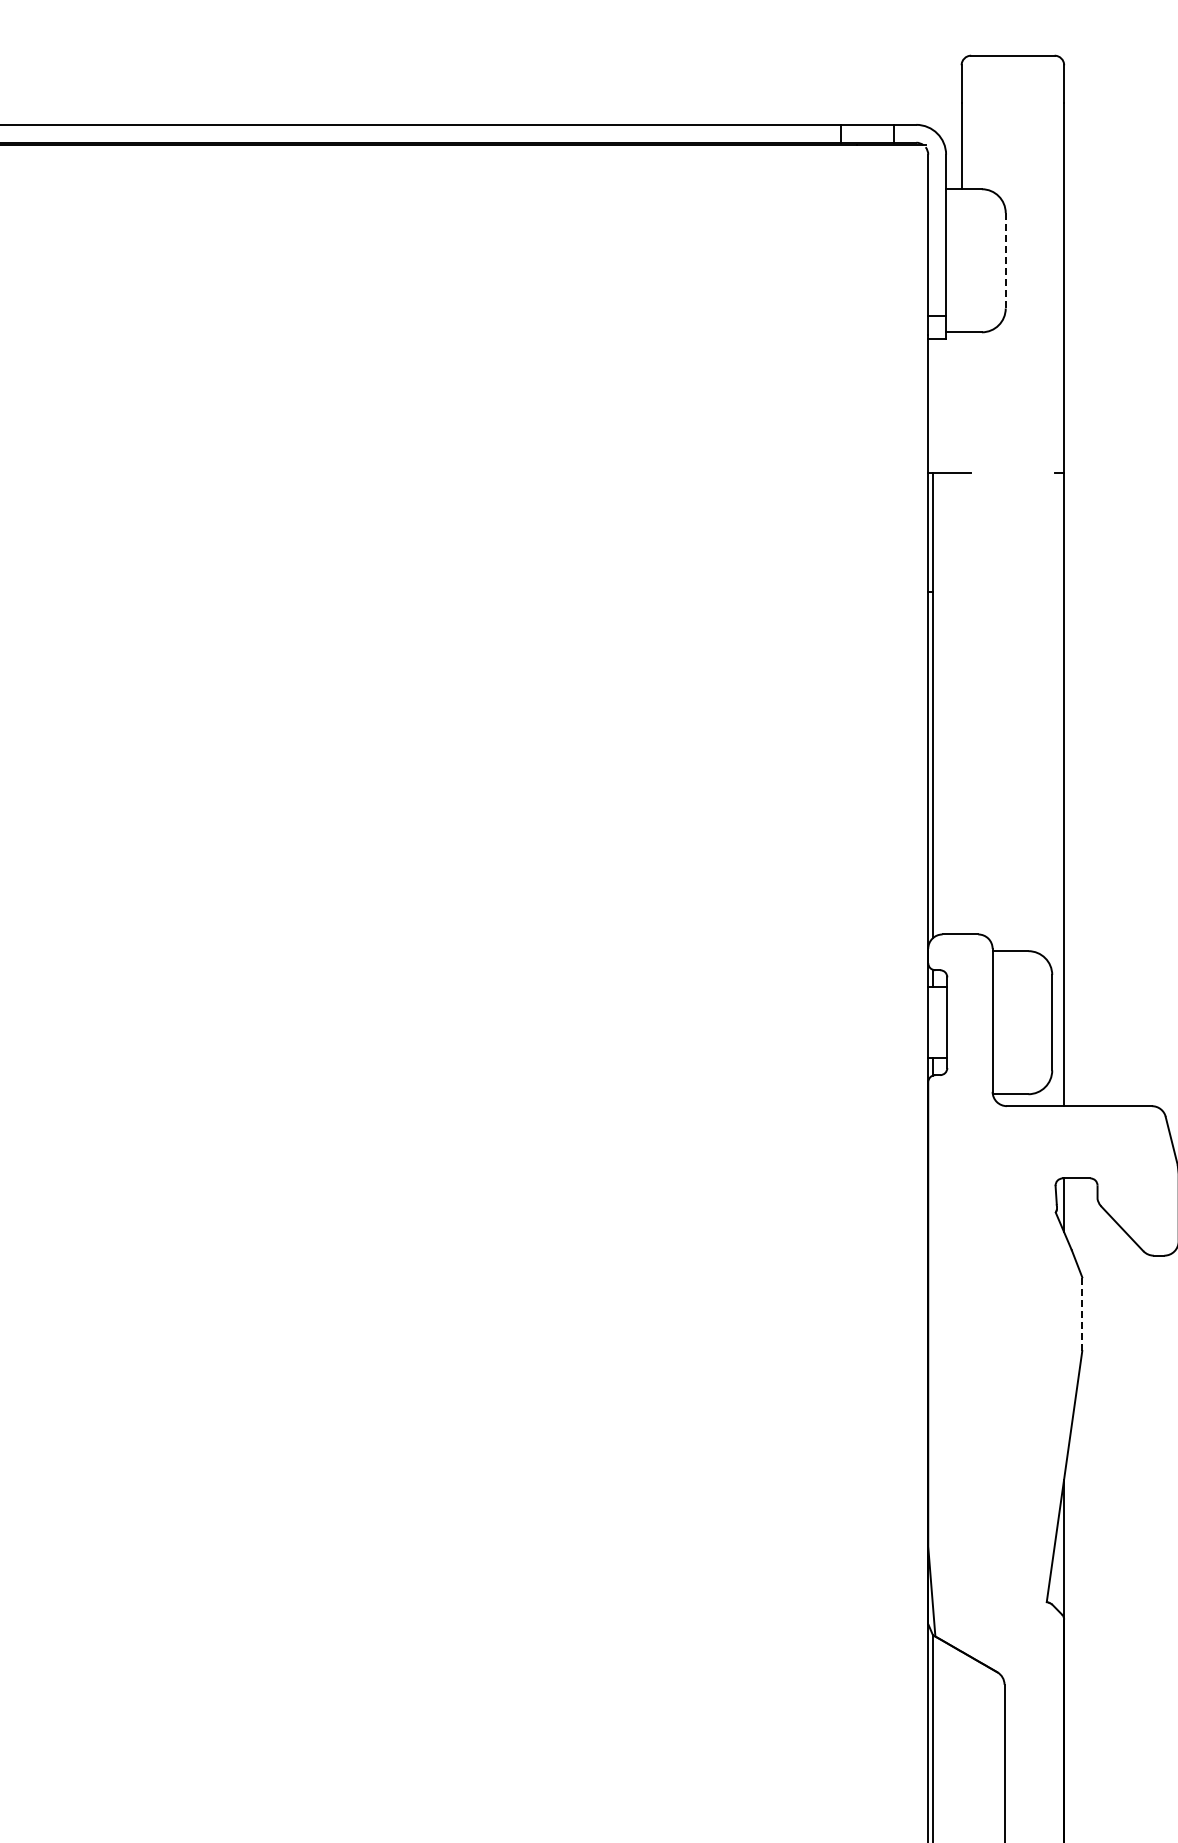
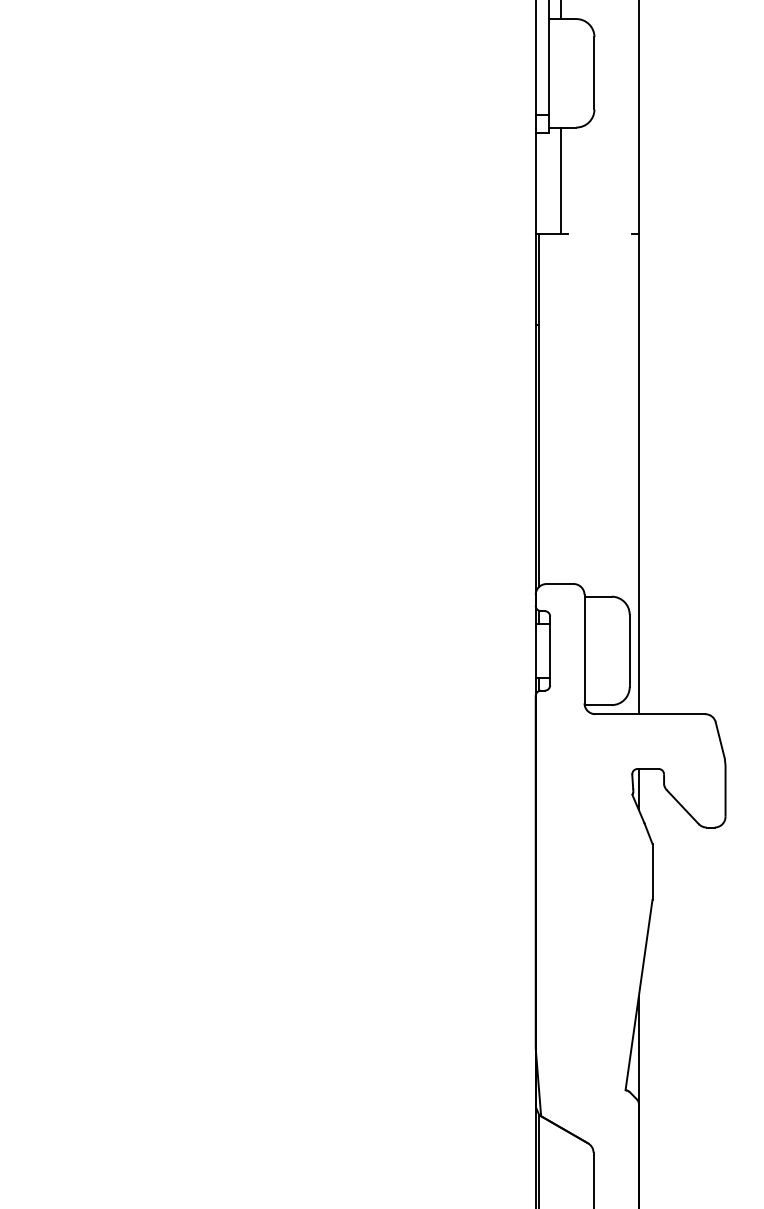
line: (1005, 260) -> (594, 73), dashed -> solid
line: (961, 402) -> (560, 180), added
line: (1082, 1314) -> (652, 872), dashed -> solid

